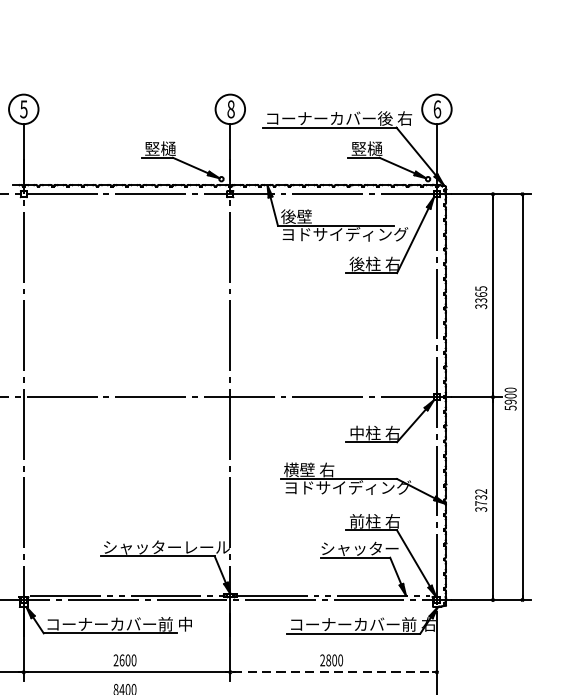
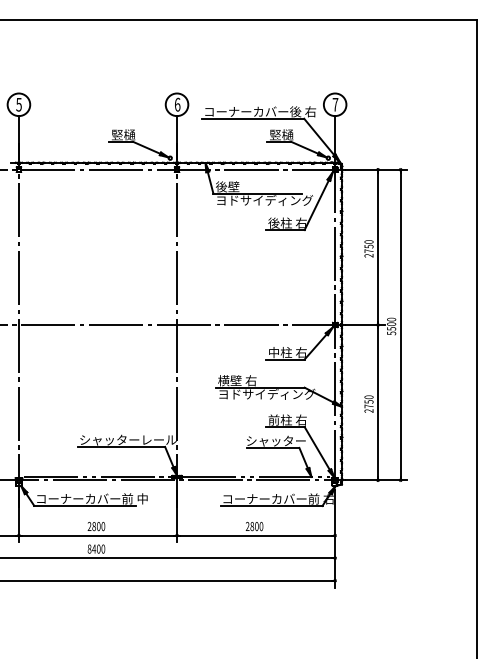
text: (230, 108) -> (177, 104), 8 -> 6
text: (437, 108) -> (335, 104), 6 -> 7
text: (480, 297) -> (368, 248), 3365 -> 2750
text: (510, 401) -> (391, 328), 5900 -> 5500
text: (480, 499) -> (368, 403), 3732 -> 2750
text: (121, 660) -> (93, 526), 2600 -> 2800
line: (334, 672) -> (256, 535), dashed -> solid

